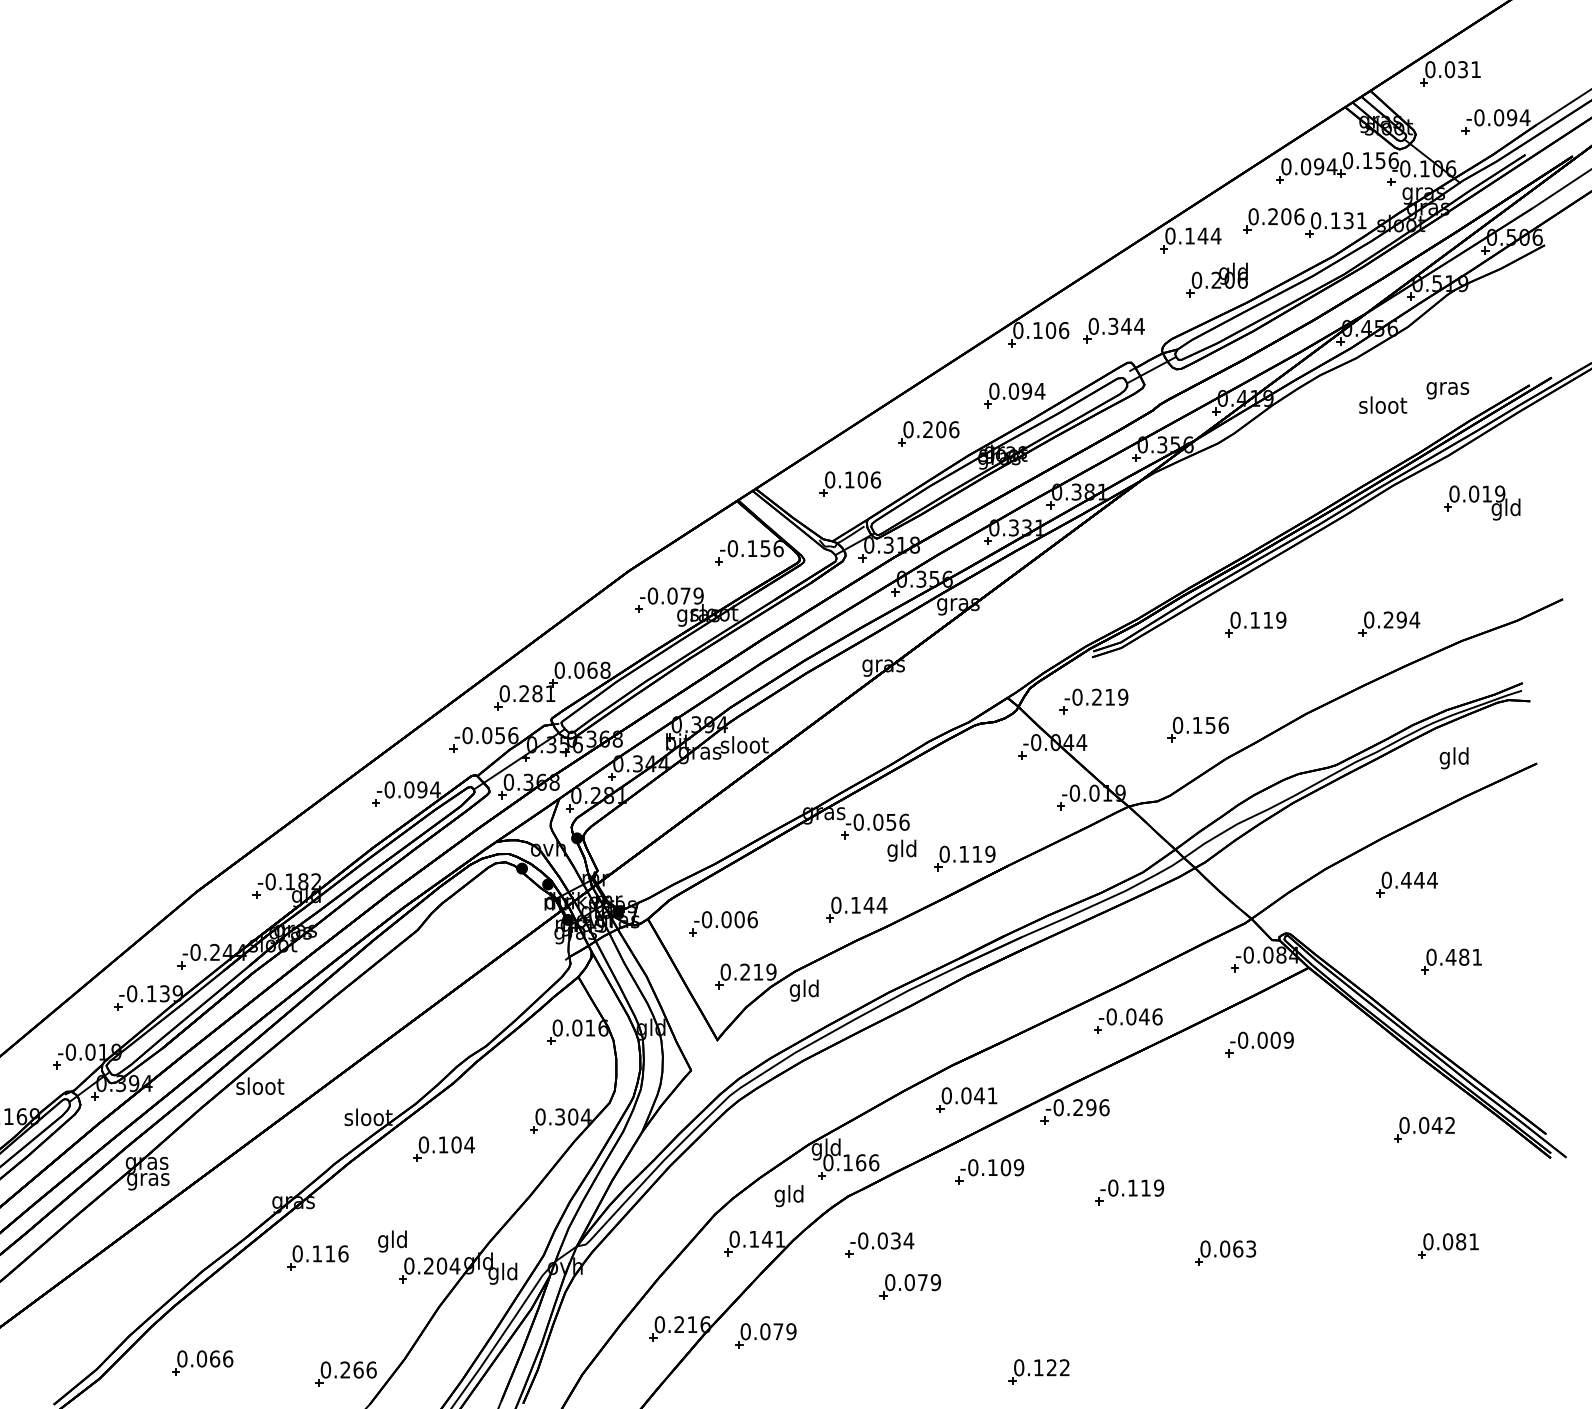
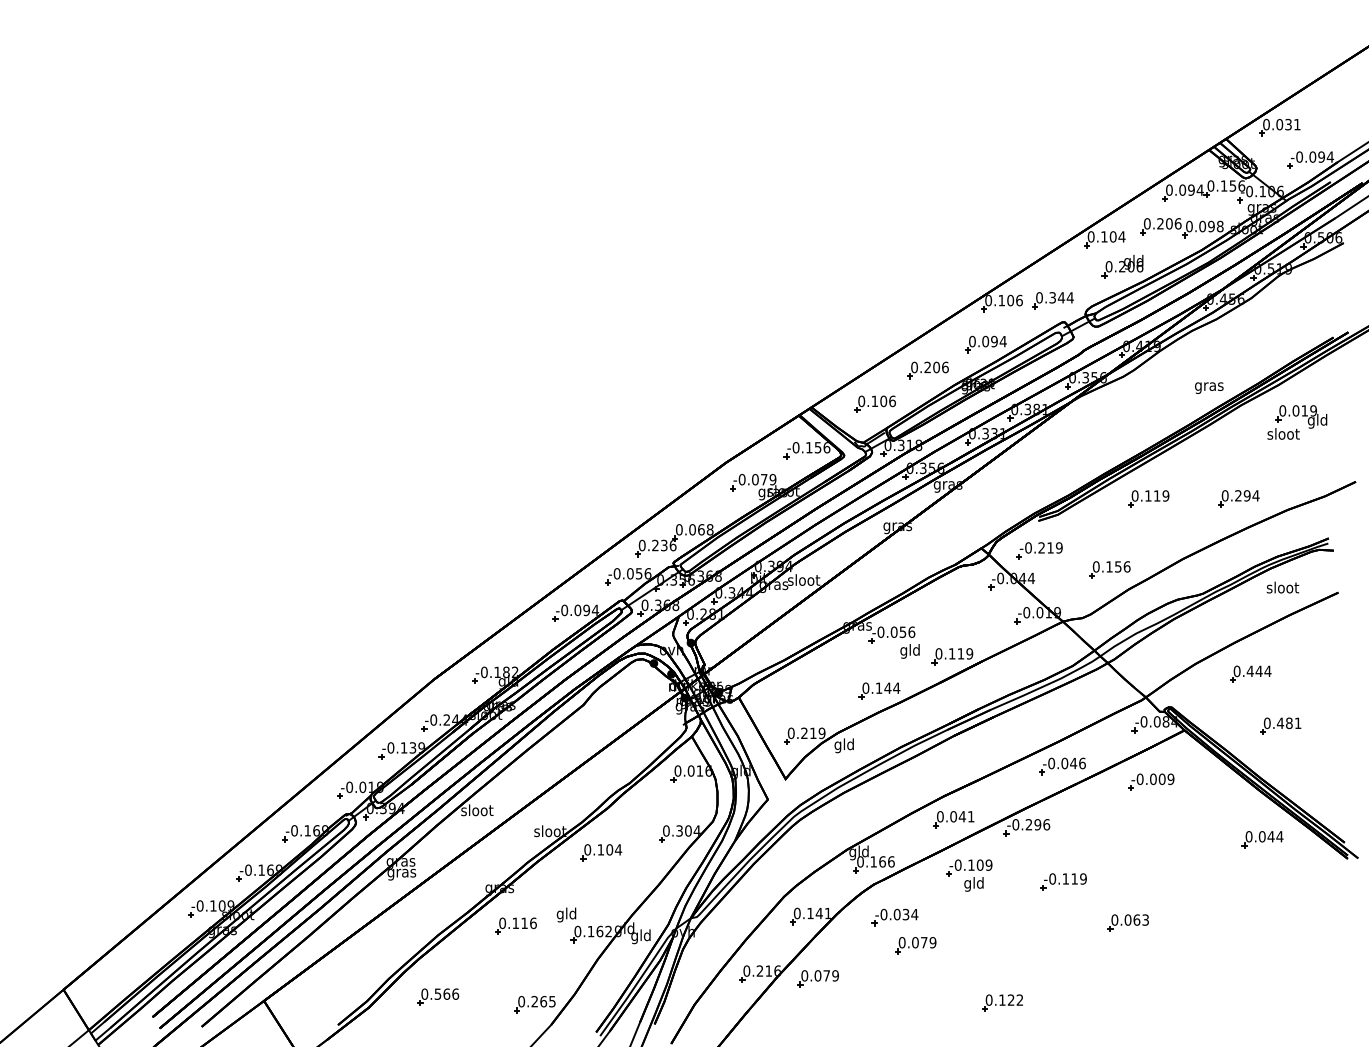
text: (1348, 220) -> (1211, 226), 0.131 -> 0.098
text: (1202, 235) -> (1112, 236), 0.144 -> 0.104
text: (1448, 389) -> (1209, 387), moved
text: (1382, 404) -> (1283, 433), moved
text: (543, 693) -> (668, 545), 0.281 -> 0.236
text: (1454, 757) -> (1282, 588), gld -> sloot
part: (723, 923) -> (789, 700), removed
text: (1449, 1125) -> (1279, 836), 0.042 -> 0.044
text: (788, 1196) -> (973, 884), moved
part: (1448, 1245) -> (1278, 917), removed
text: (441, 1265) -> (599, 931), 0.204 -> 0.162
text: (201, 1357) -> (437, 993), 0.066 -> 0.566
text: (371, 1369) -> (552, 1001), 0.266 -> 0.265

